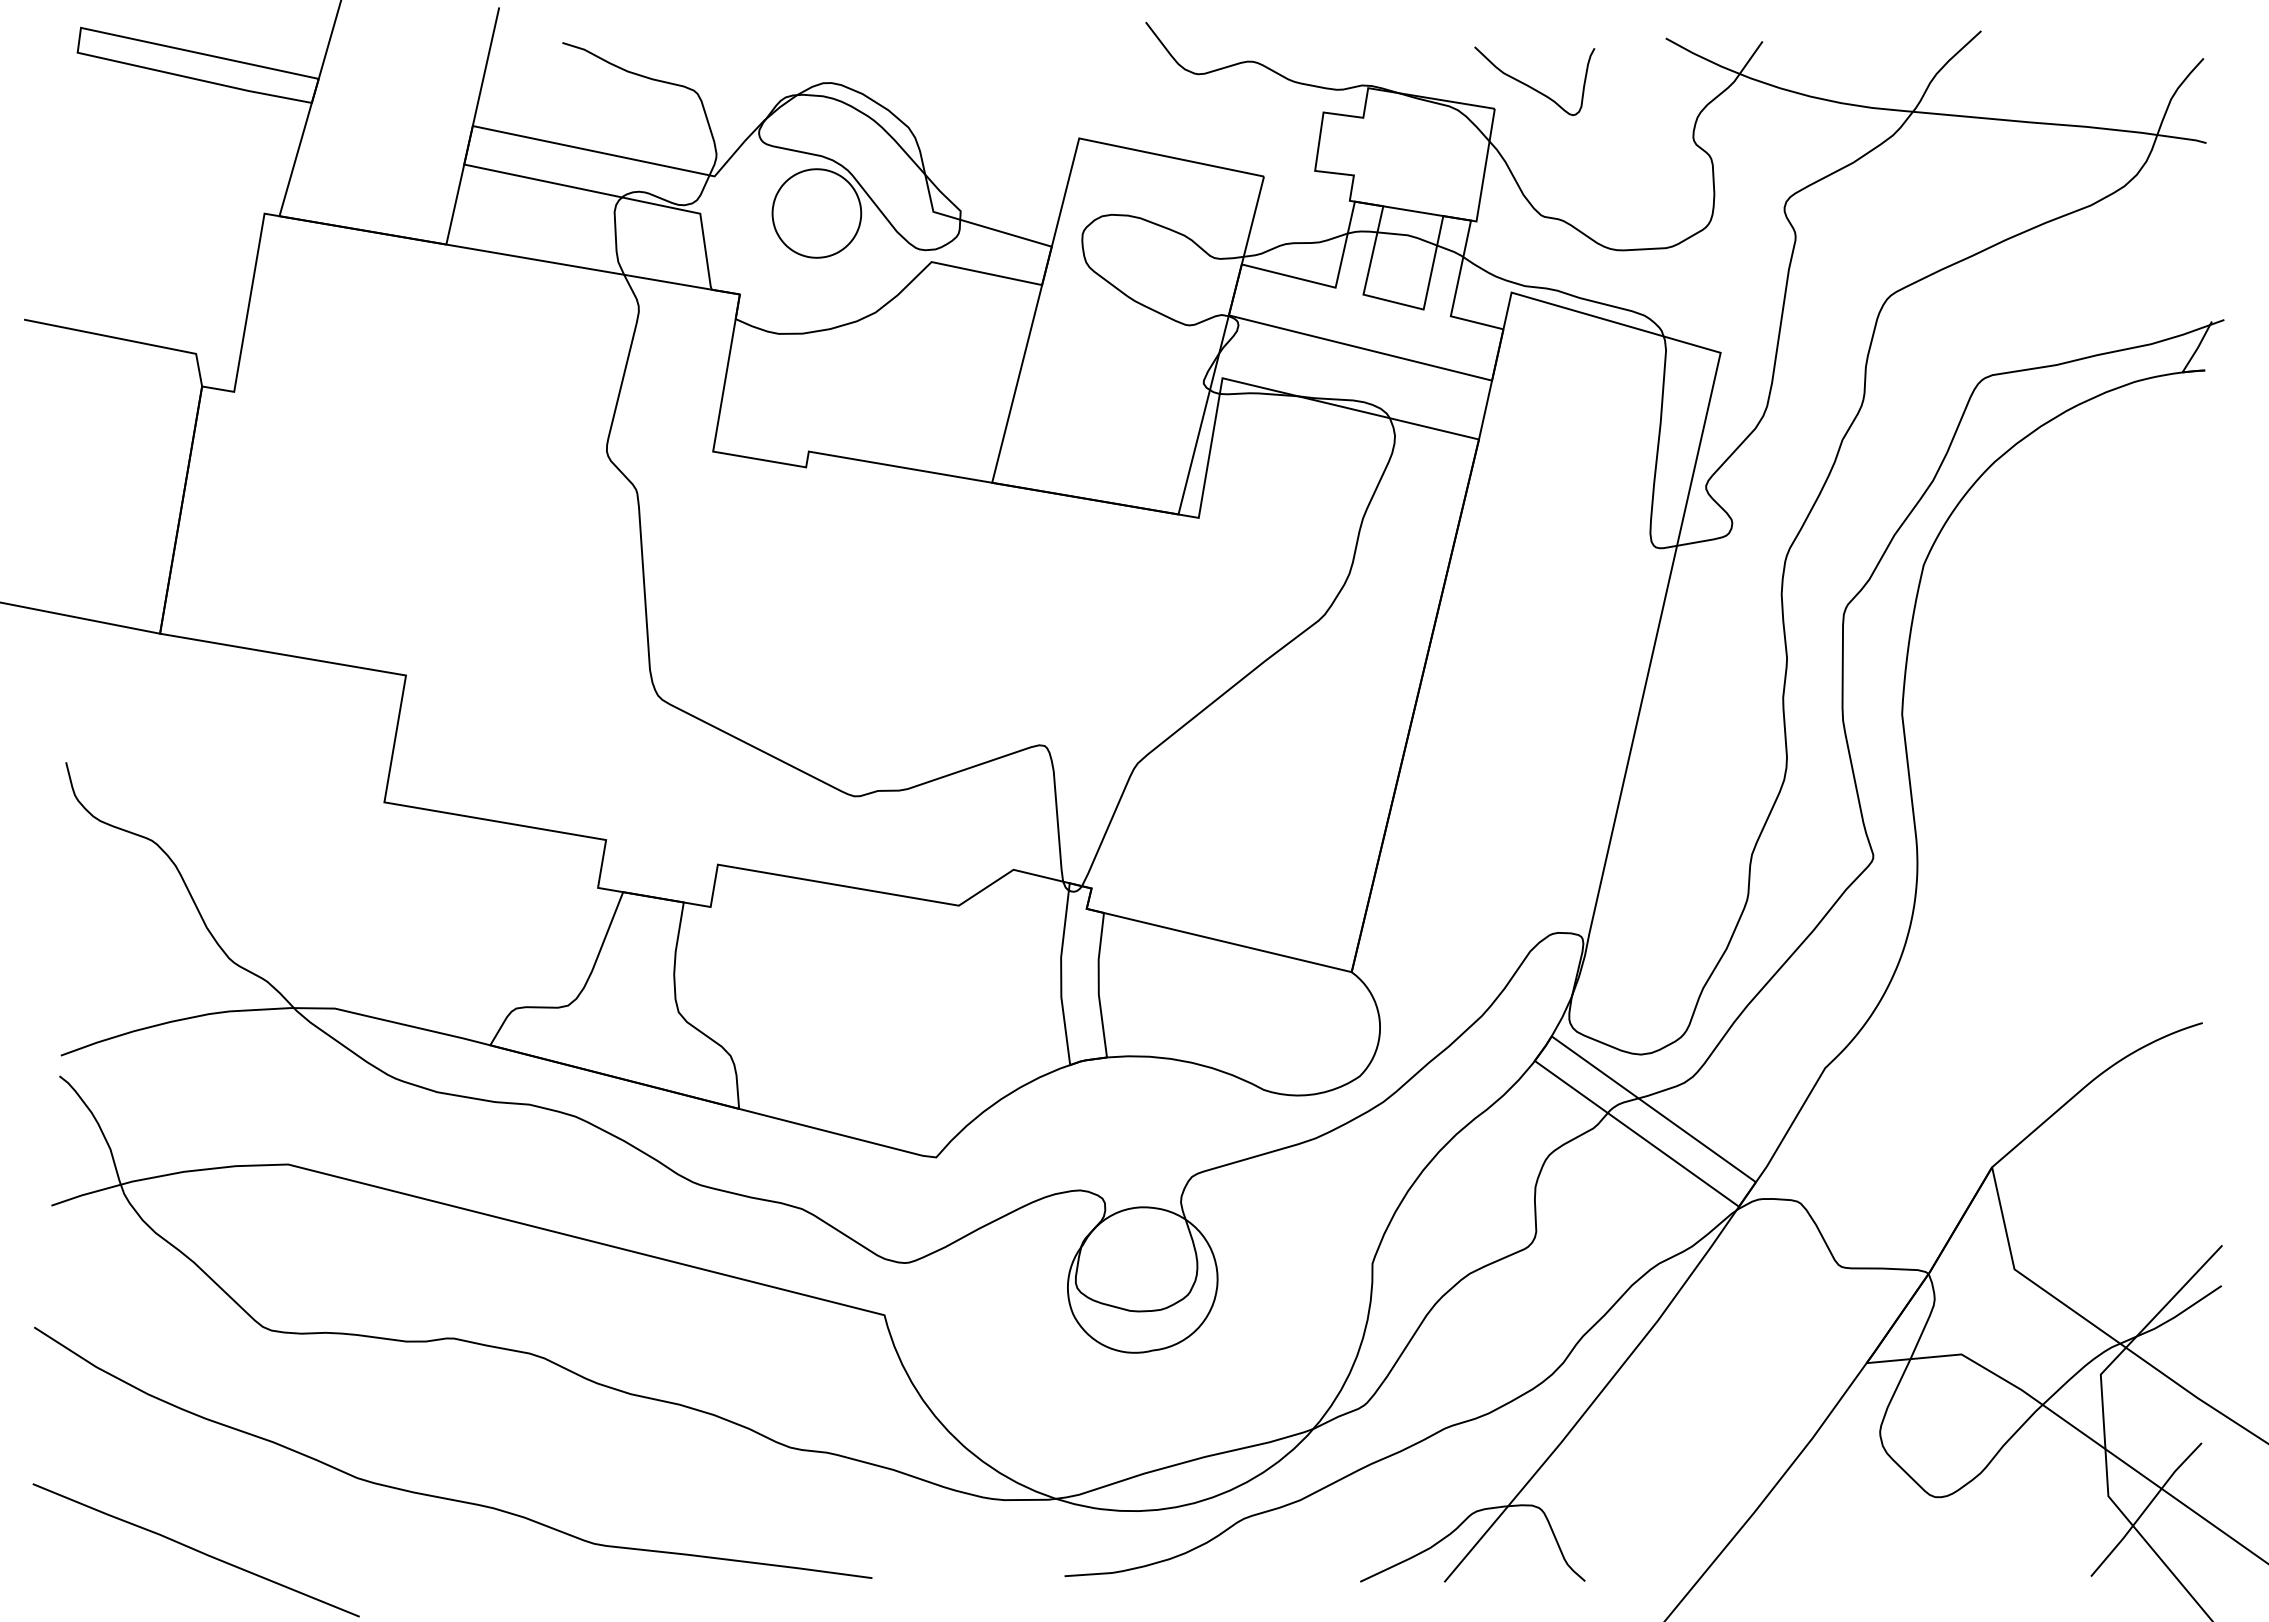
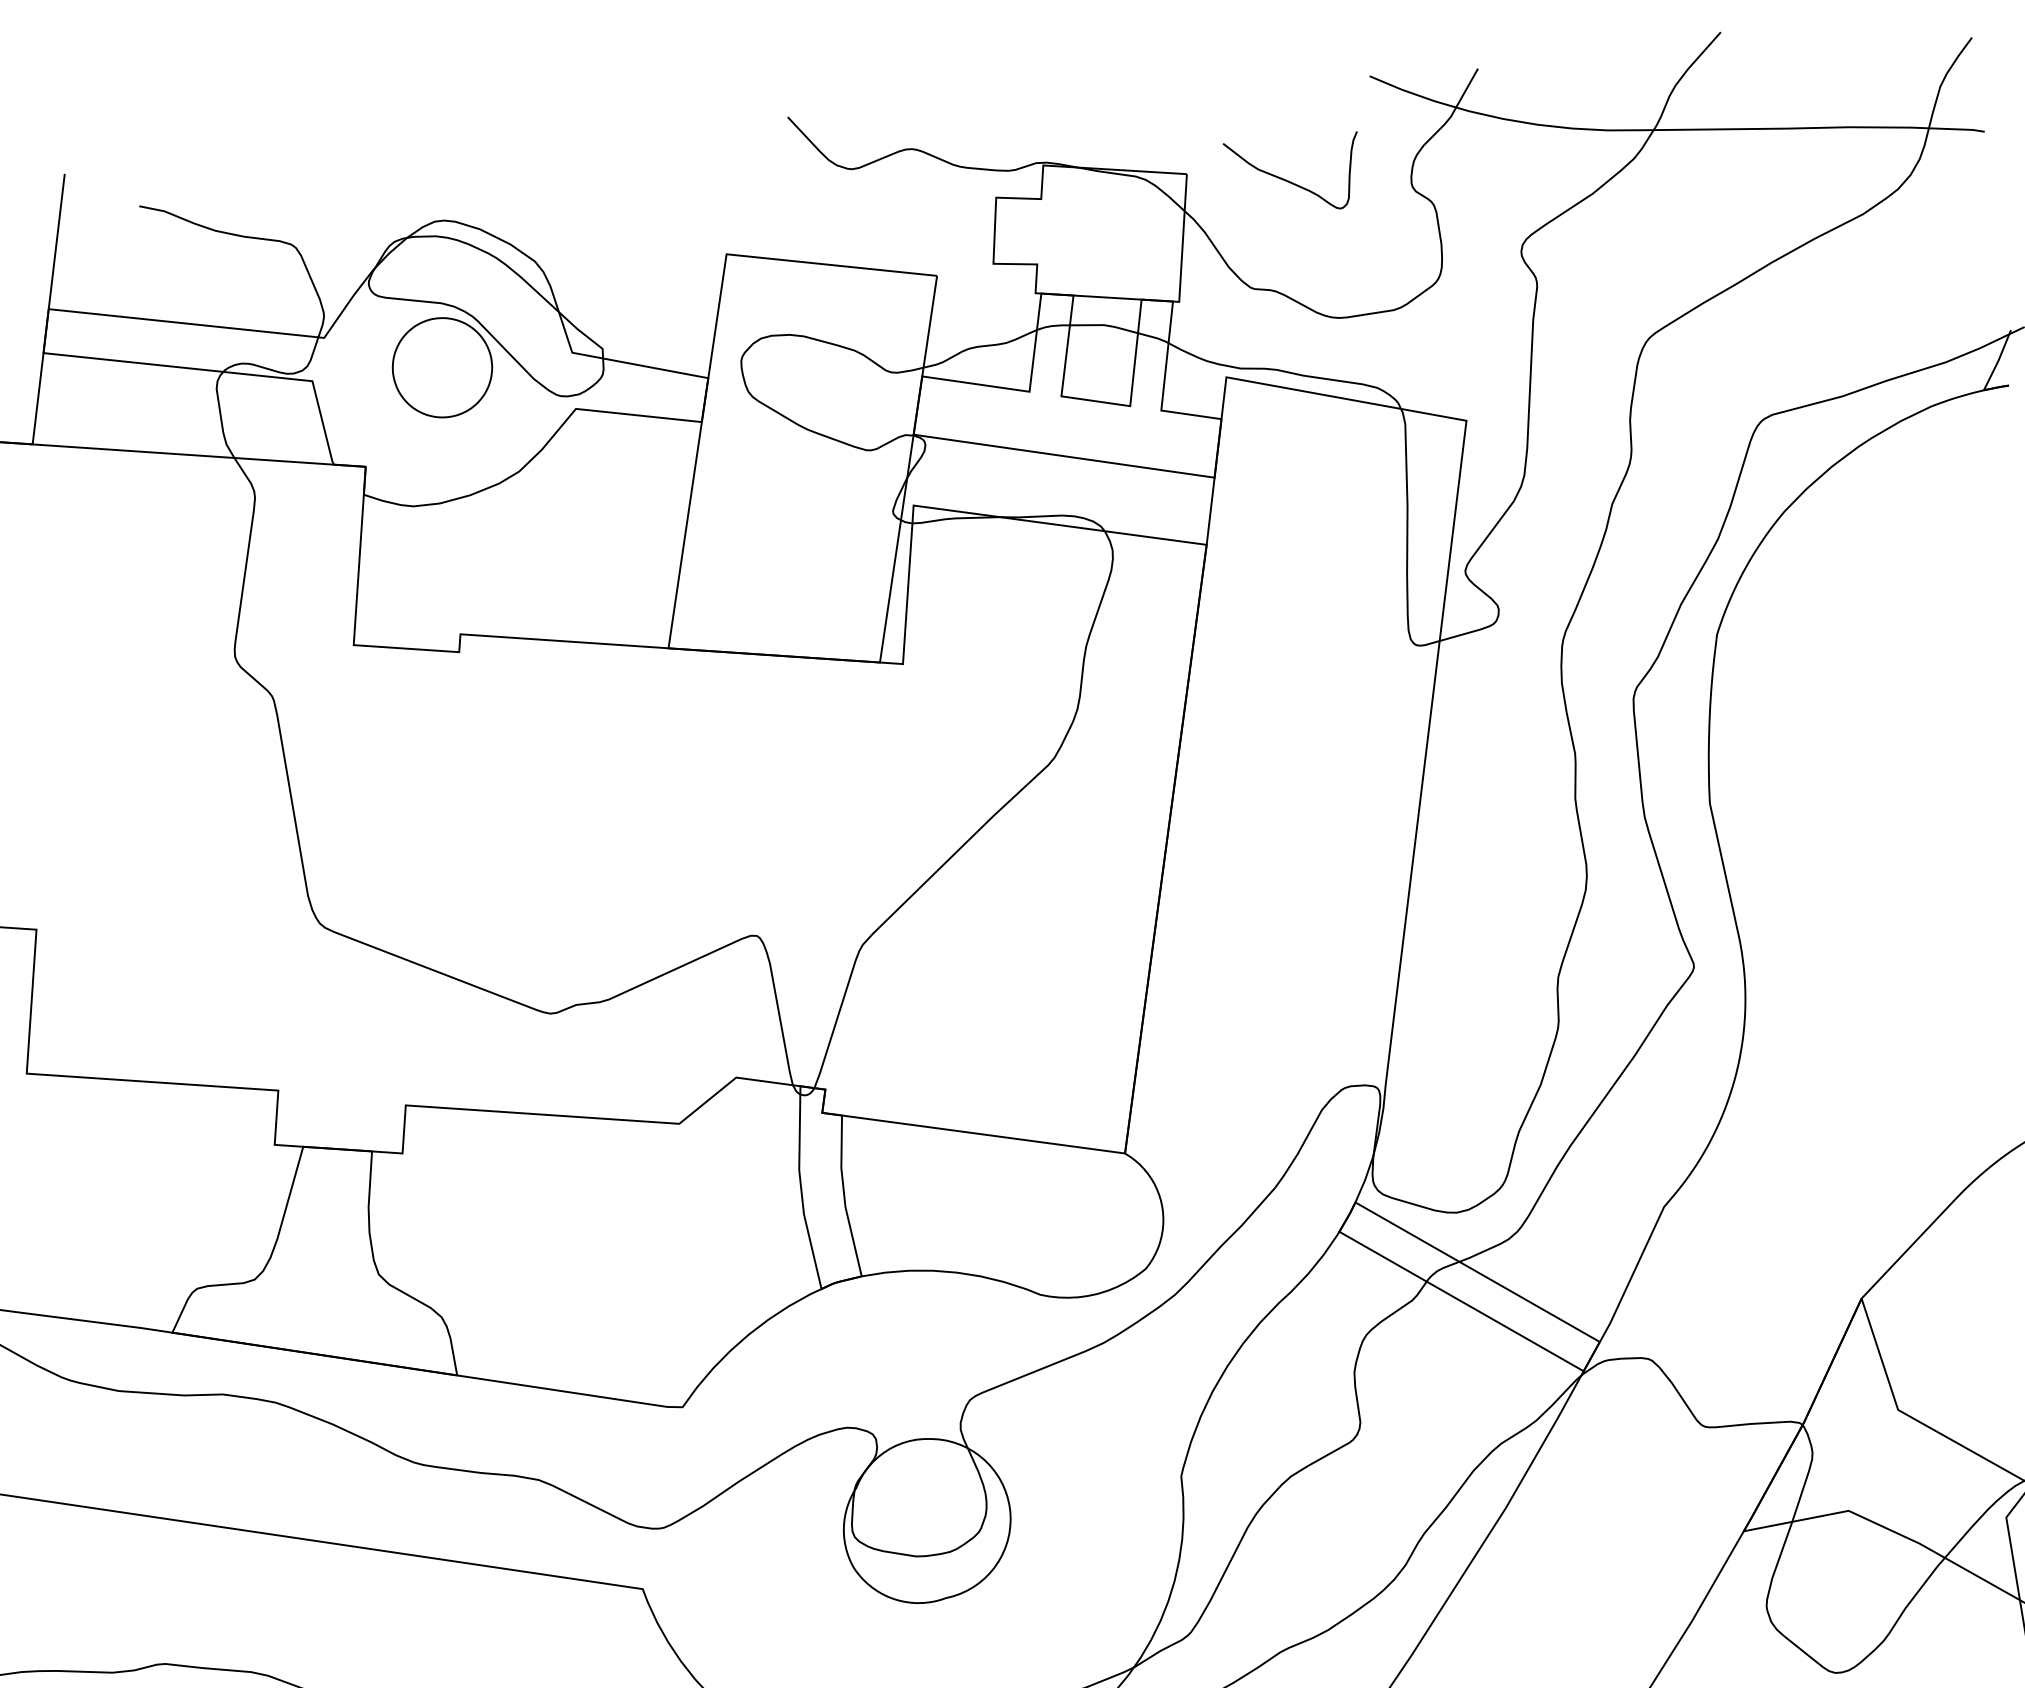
curve: (1531, 86) -> (1290, 181), moved

